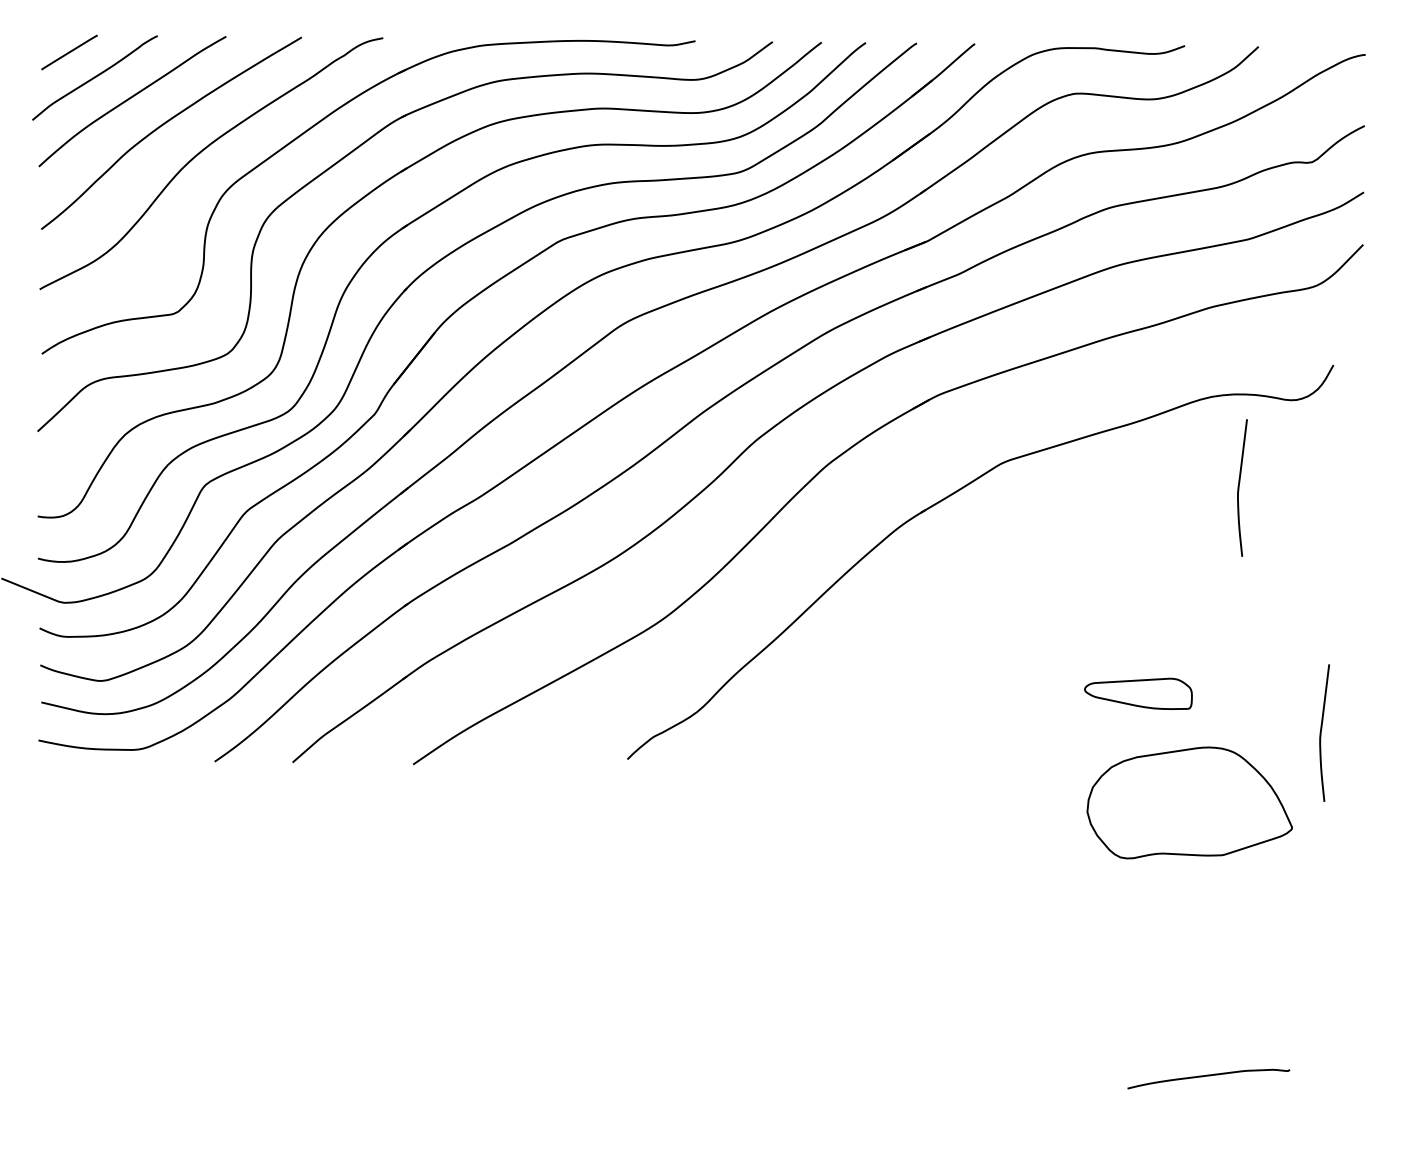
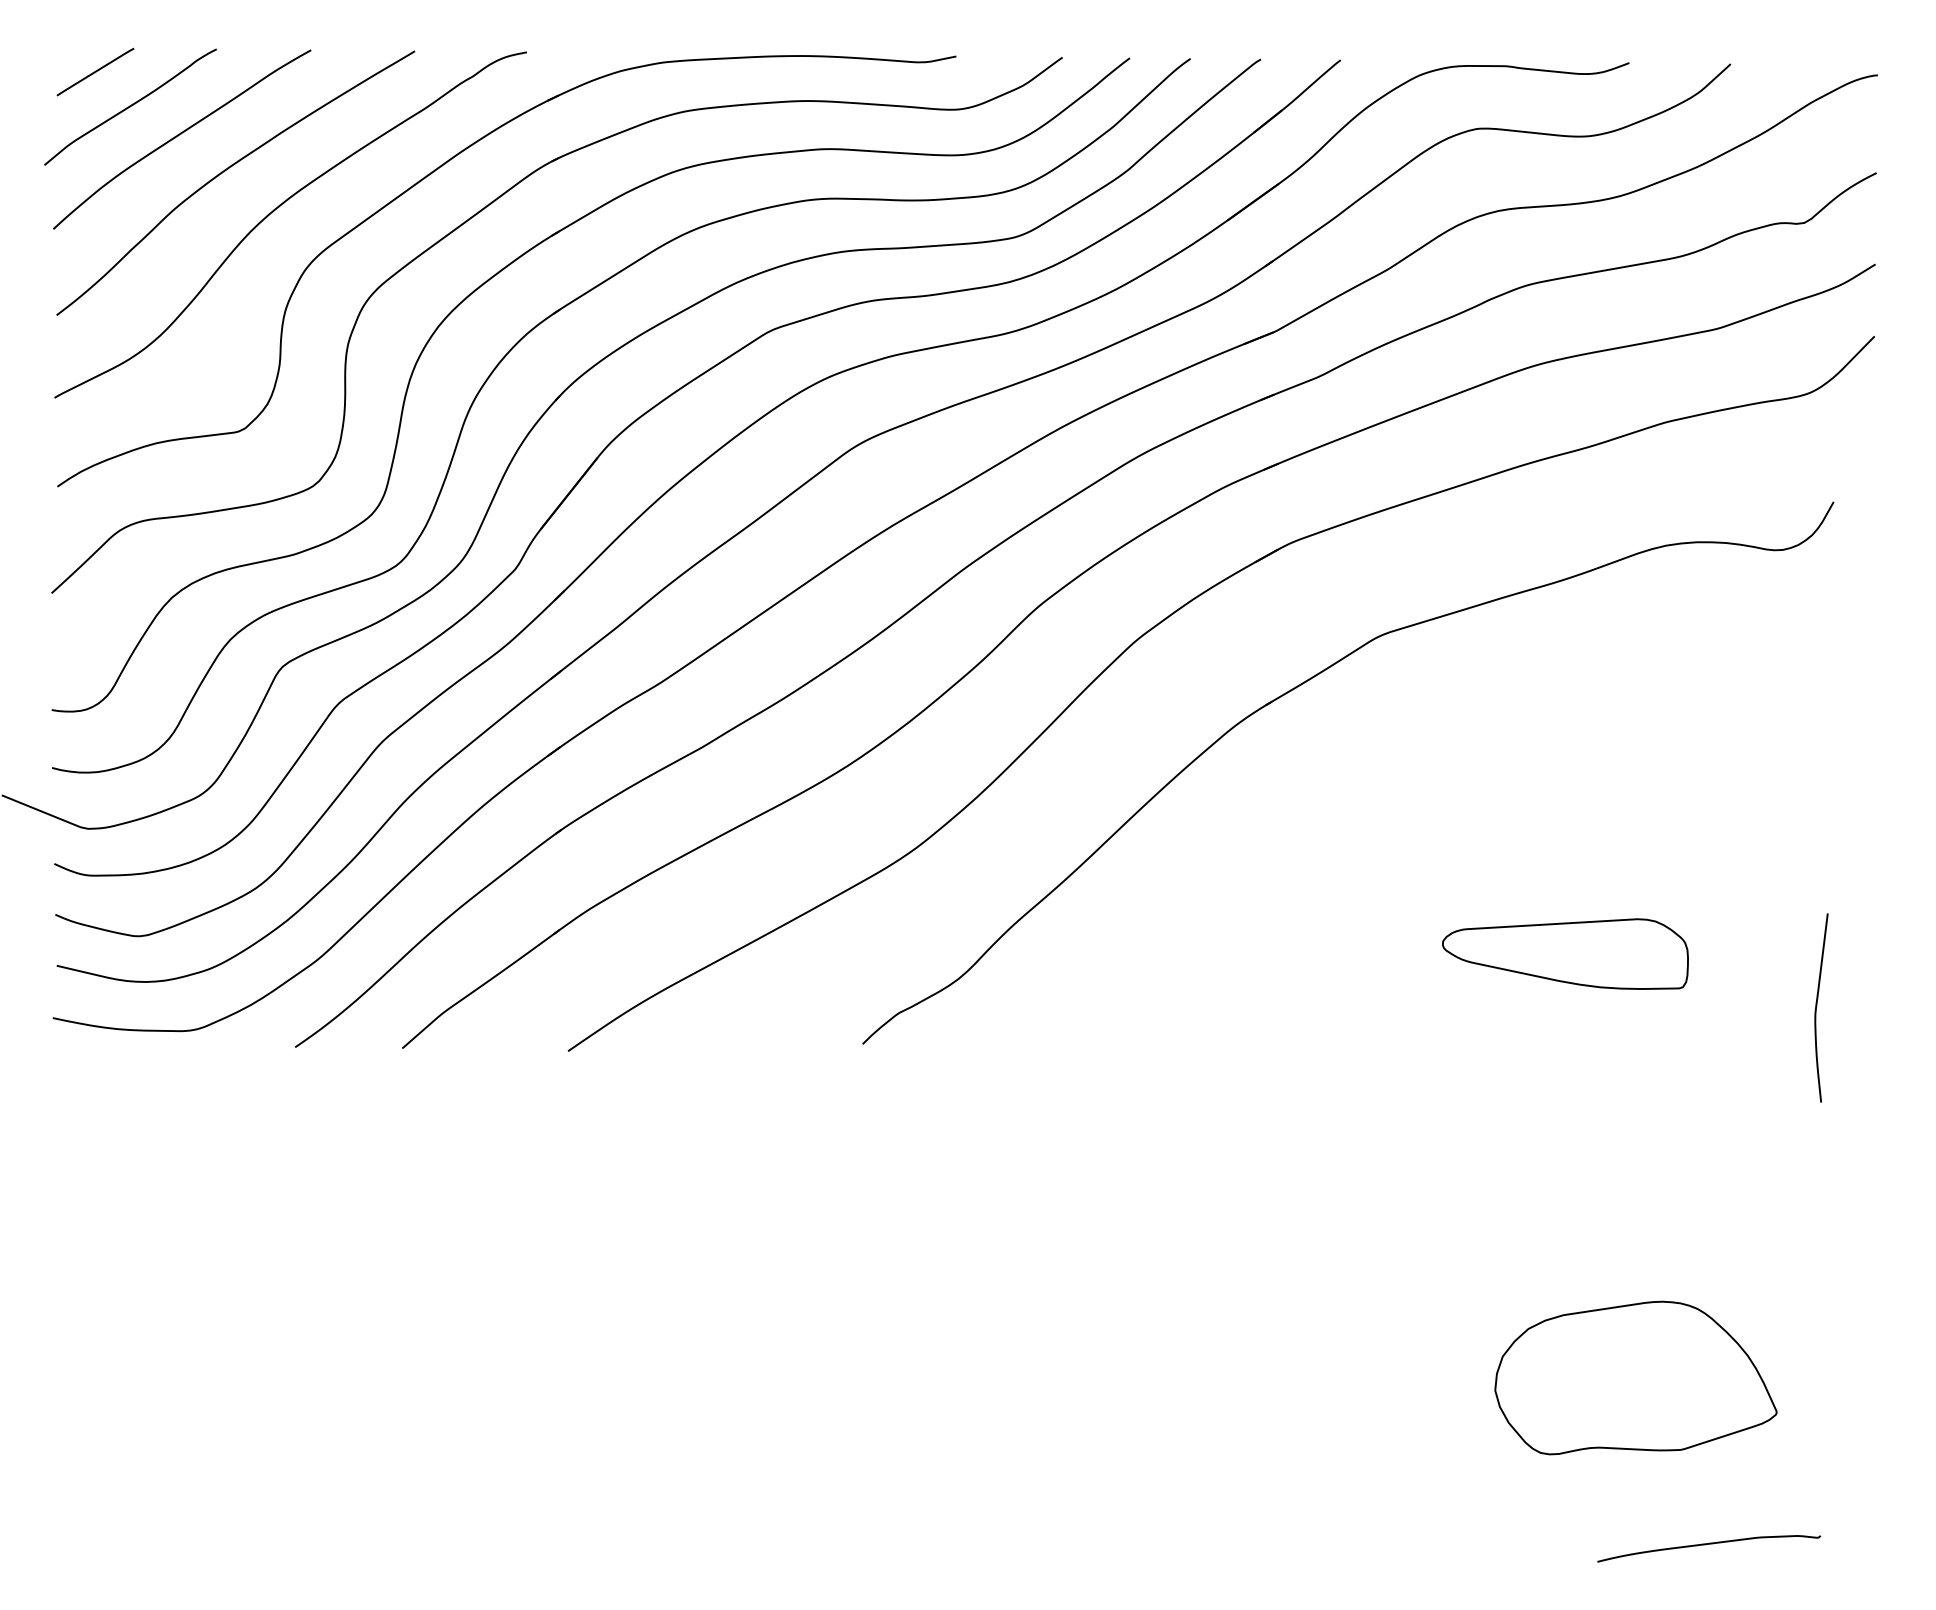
curve: (1239, 486) -> (1704, 669), removed
part: (1138, 693) -> (1565, 953), size x1.67
part: (1189, 802) -> (1635, 1377), moved
curve: (1209, 1075) -> (1709, 1544), moved

